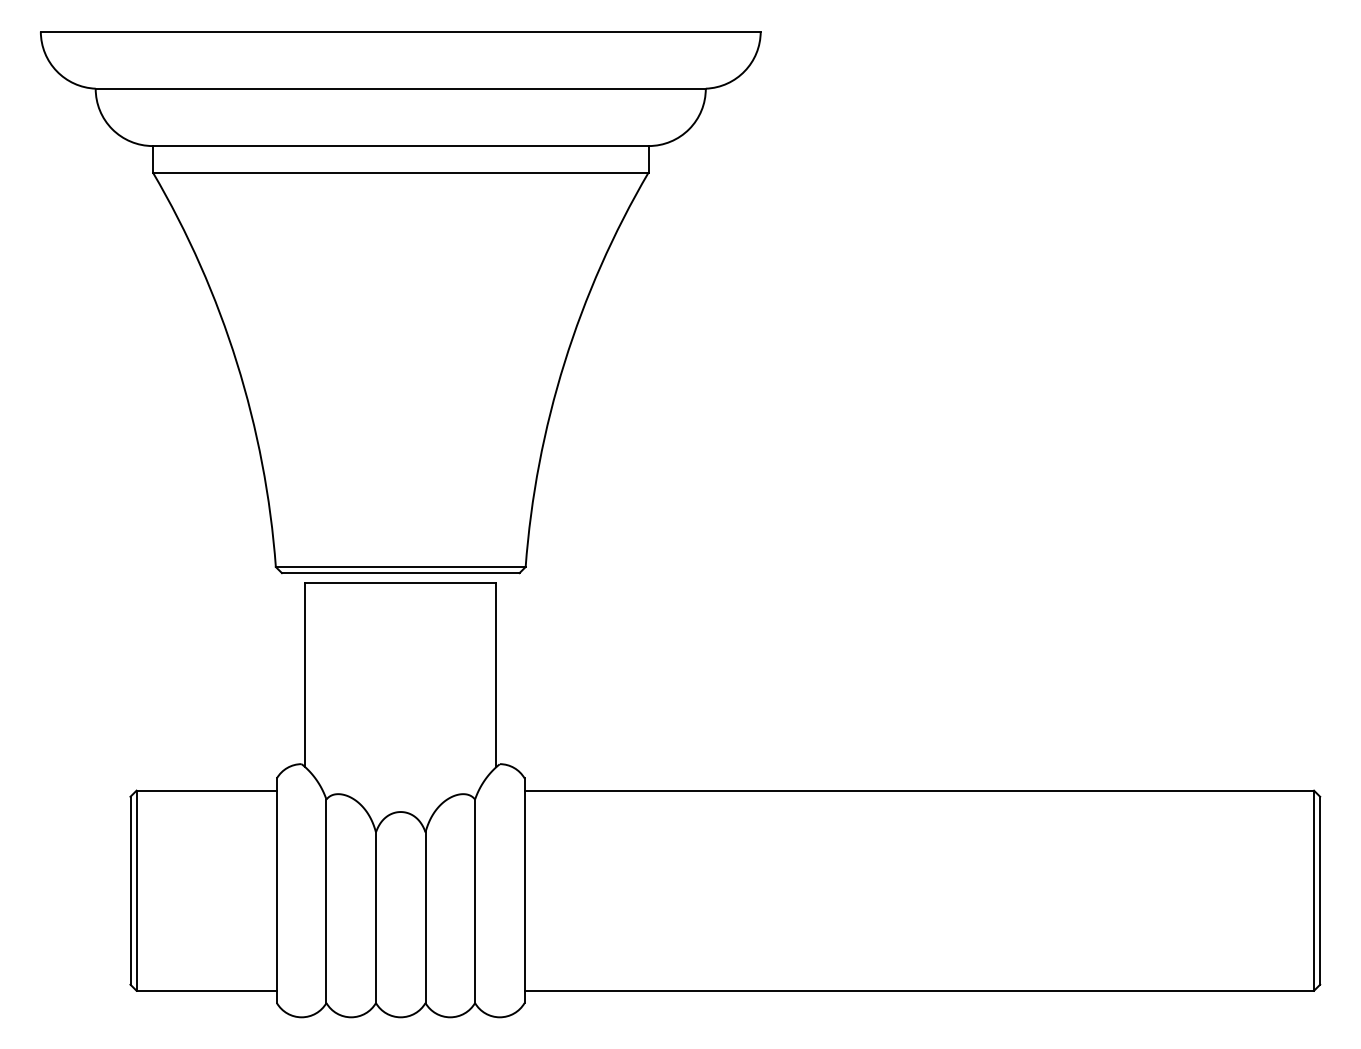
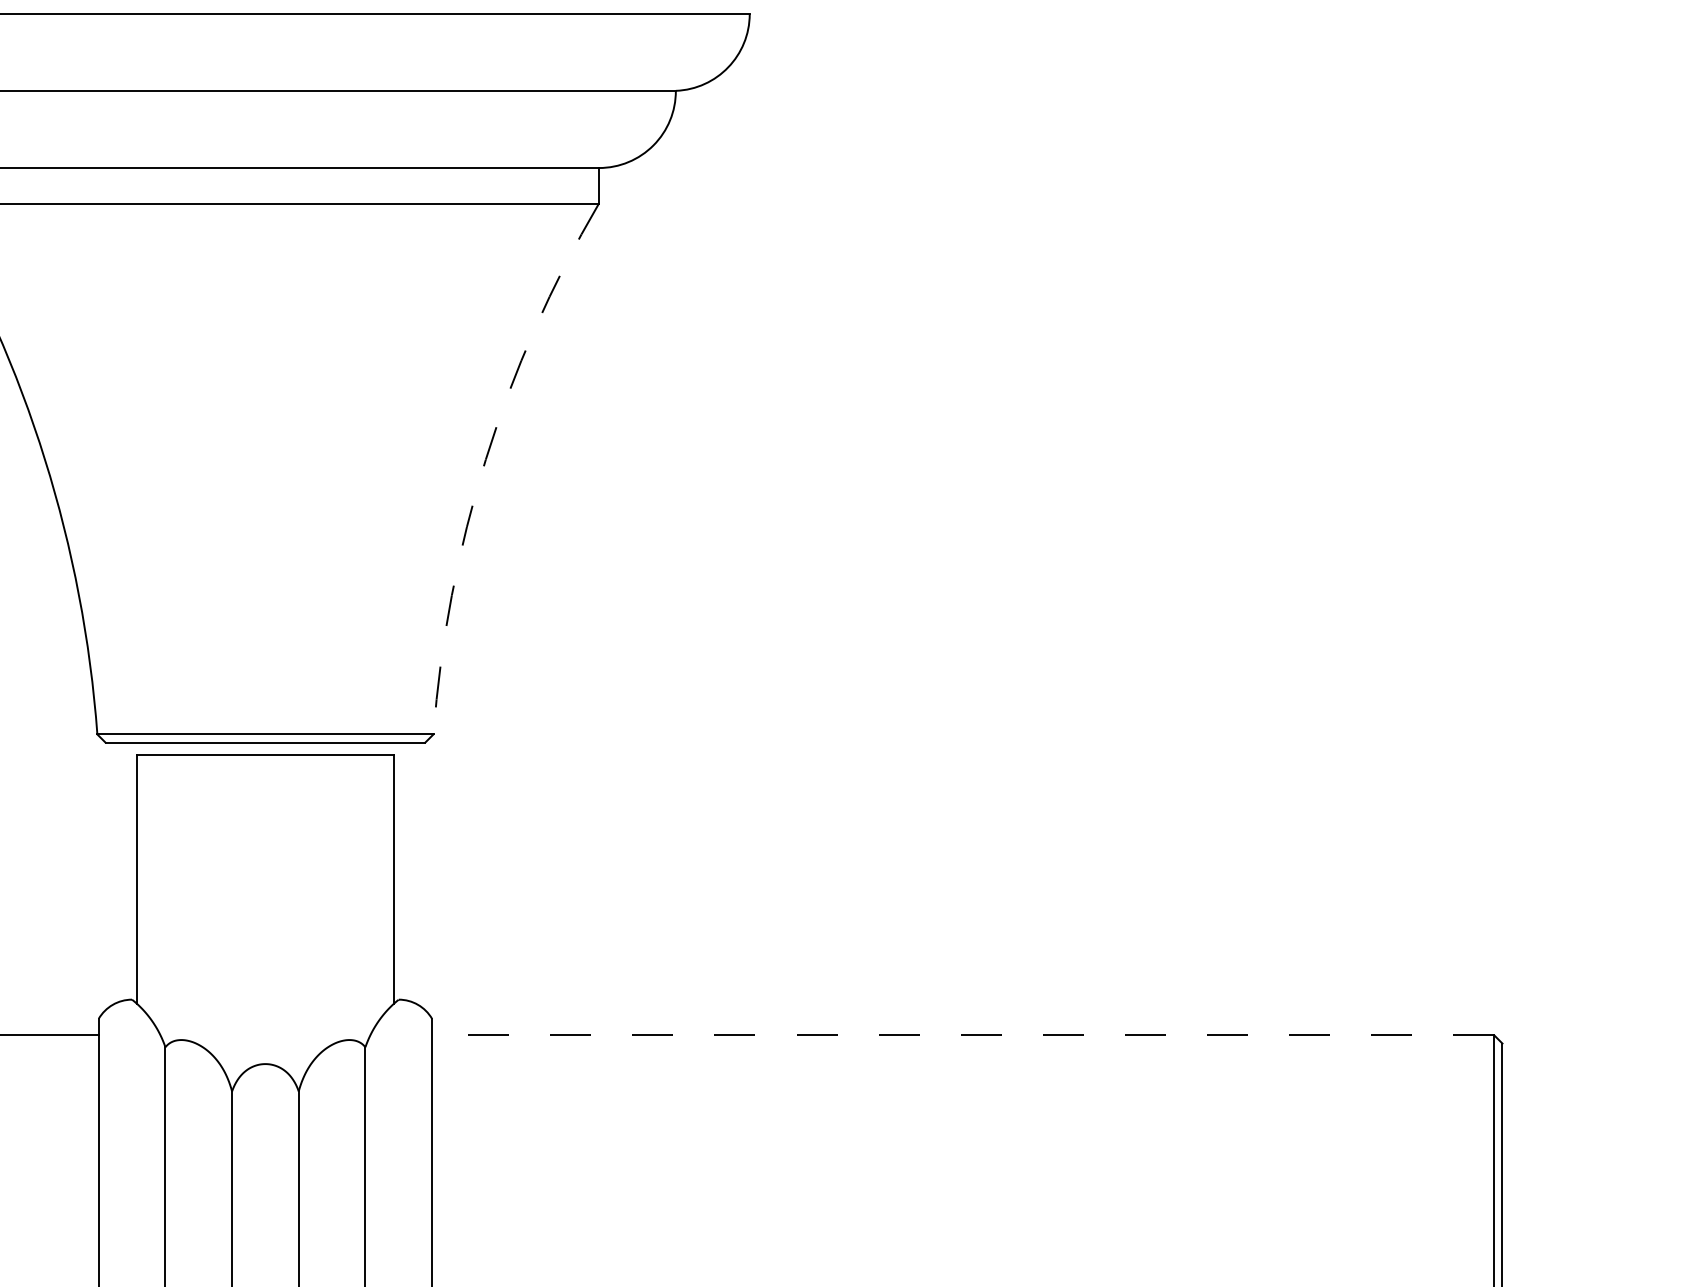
arc: (564, 362) -> (485, 459), solid -> dashed
line: (919, 790) -> (963, 1035), solid -> dashed

